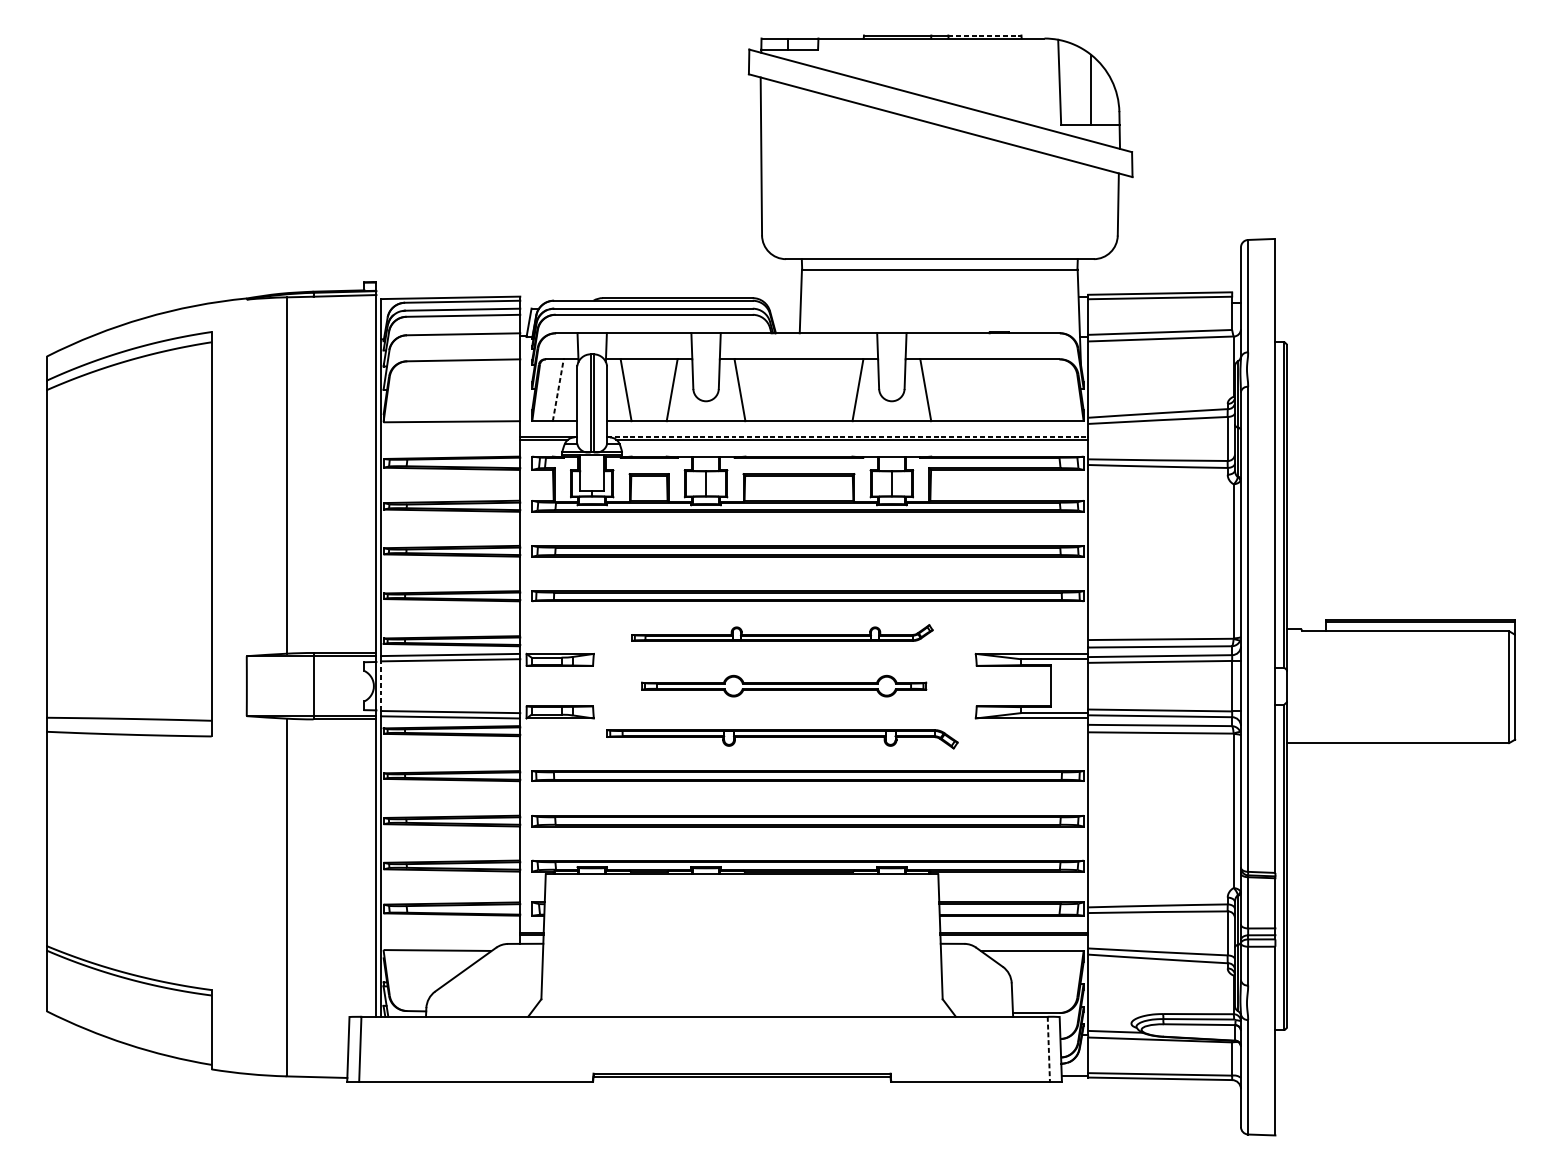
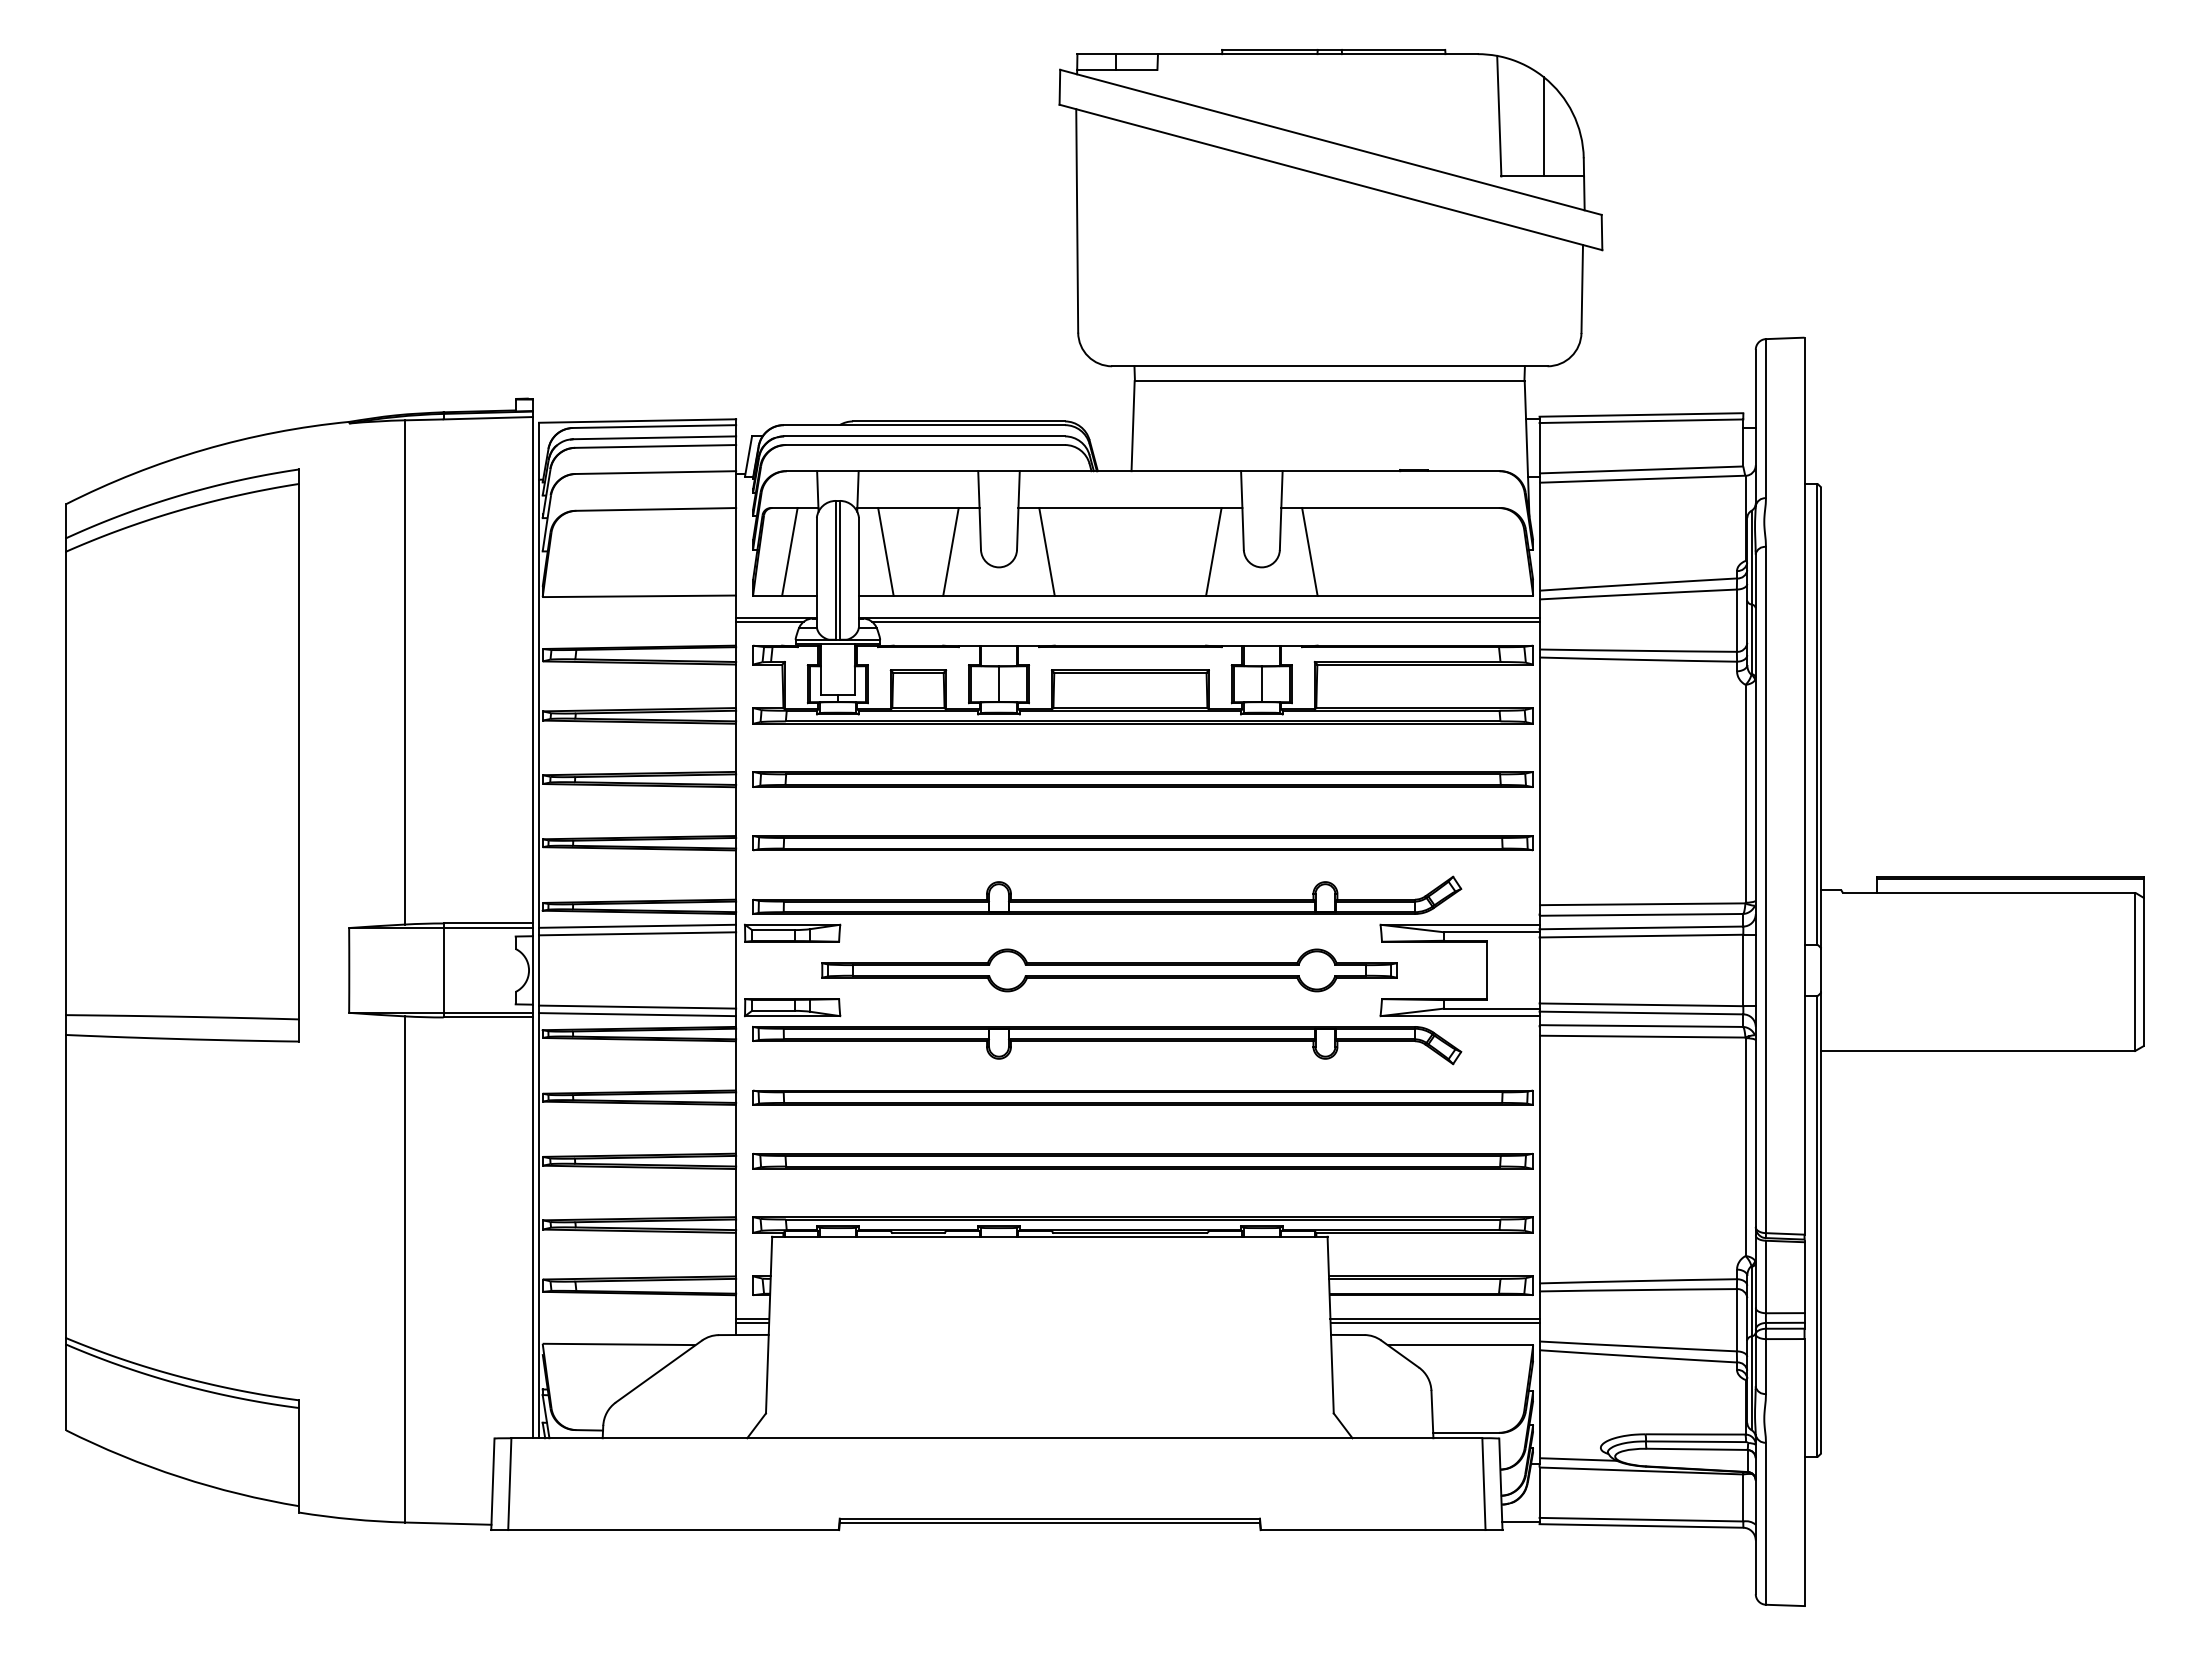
line: (984, 35) -> (1393, 49), dashed -> solid
line: (558, 390) -> (790, 551), dashed -> solid
line: (847, 436) -> (1199, 617), dashed -> solid
part: (782, 632) -> (1107, 894), size x1.67
line: (381, 685) -> (539, 969), dashed -> solid
part: (784, 686) -> (1109, 970), size x1.43
part: (782, 739) -> (1107, 1045), size x1.43
line: (1048, 1049) -> (1483, 1484), dashed -> solid

